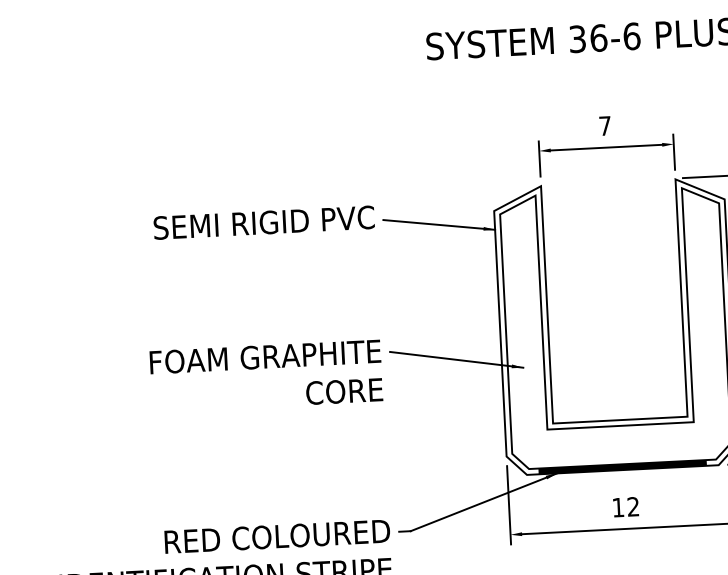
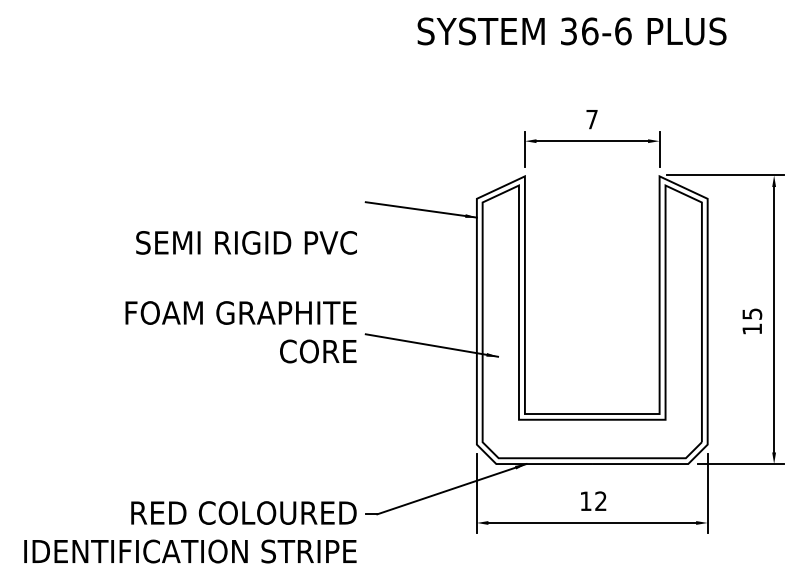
text: (264, 222) -> (246, 242), moved
text: (265, 376) -> (240, 332), moved
fill: (622, 467) -> (592, 461), removed

